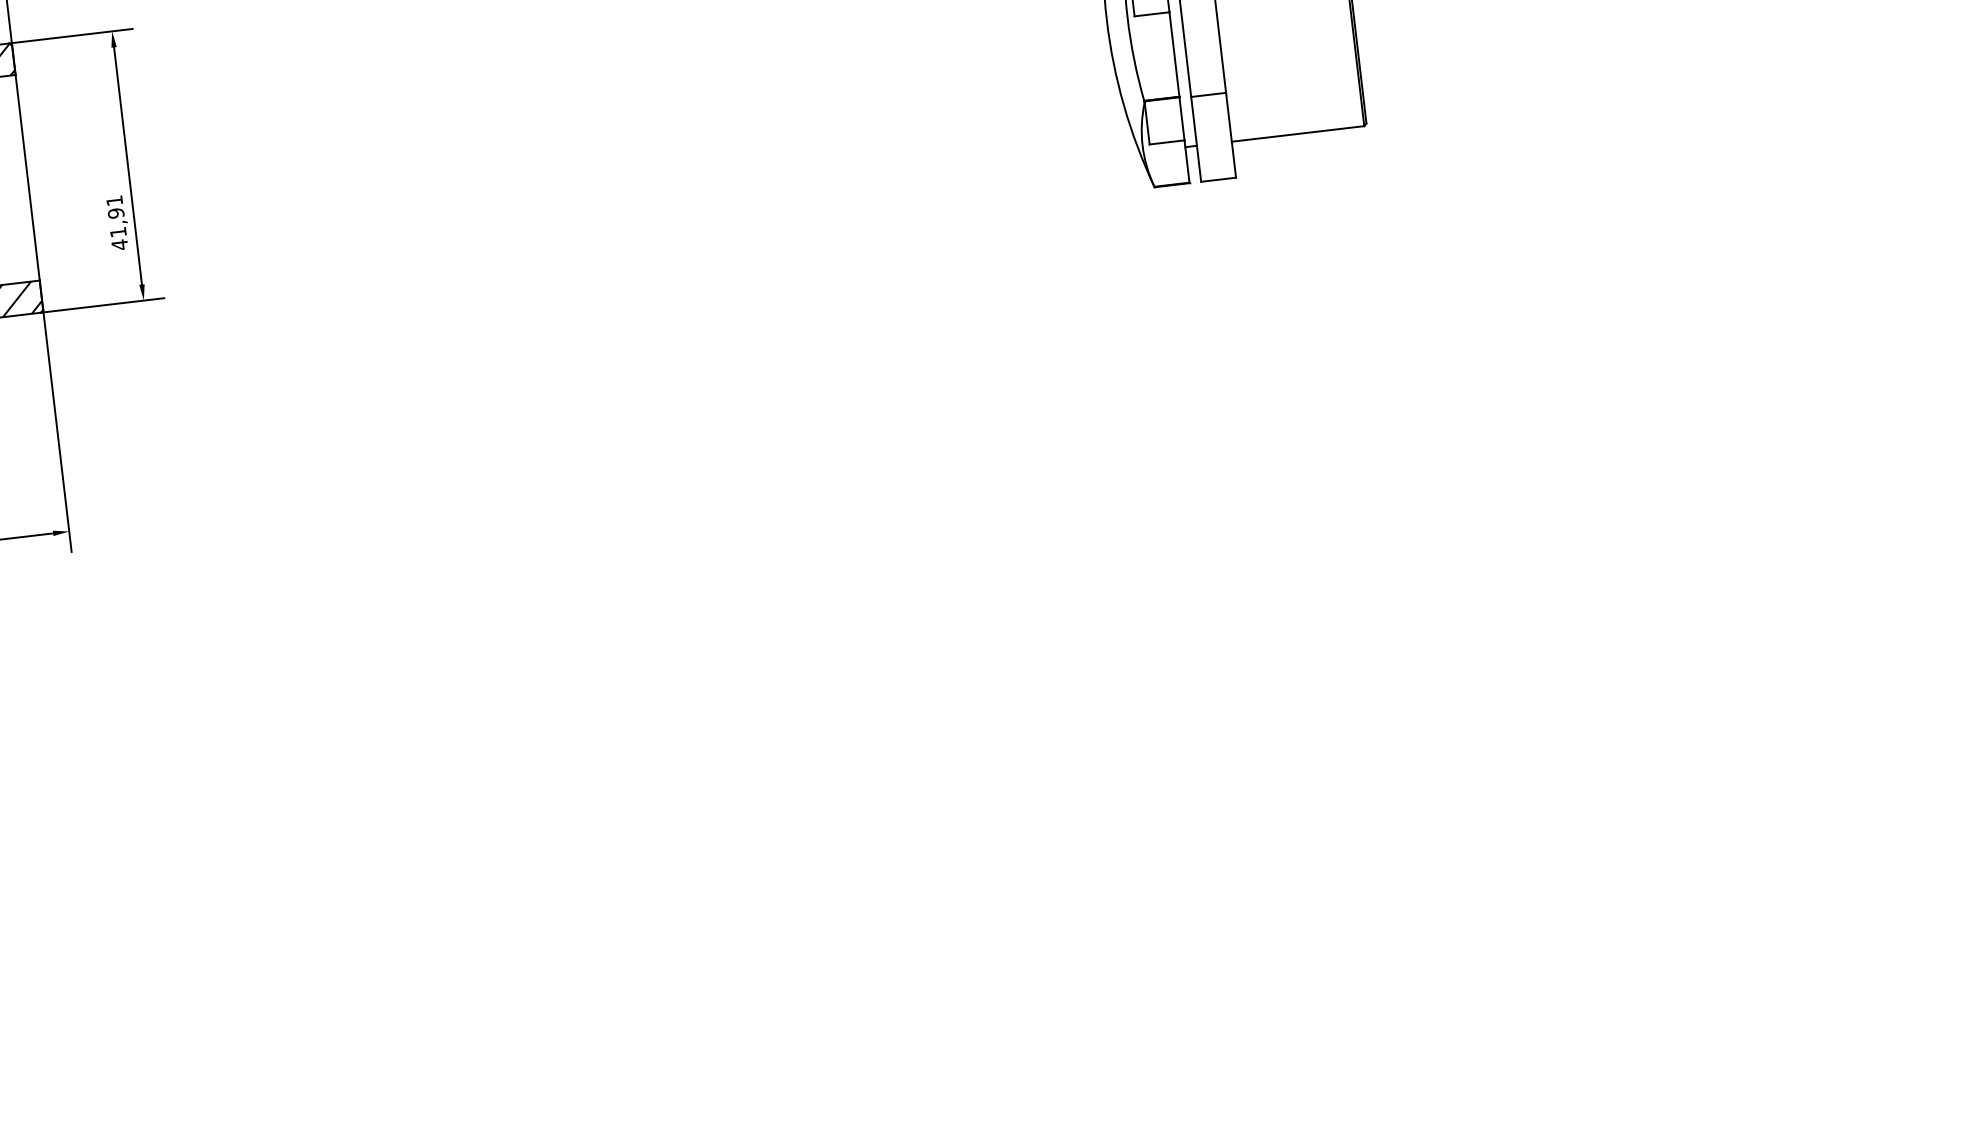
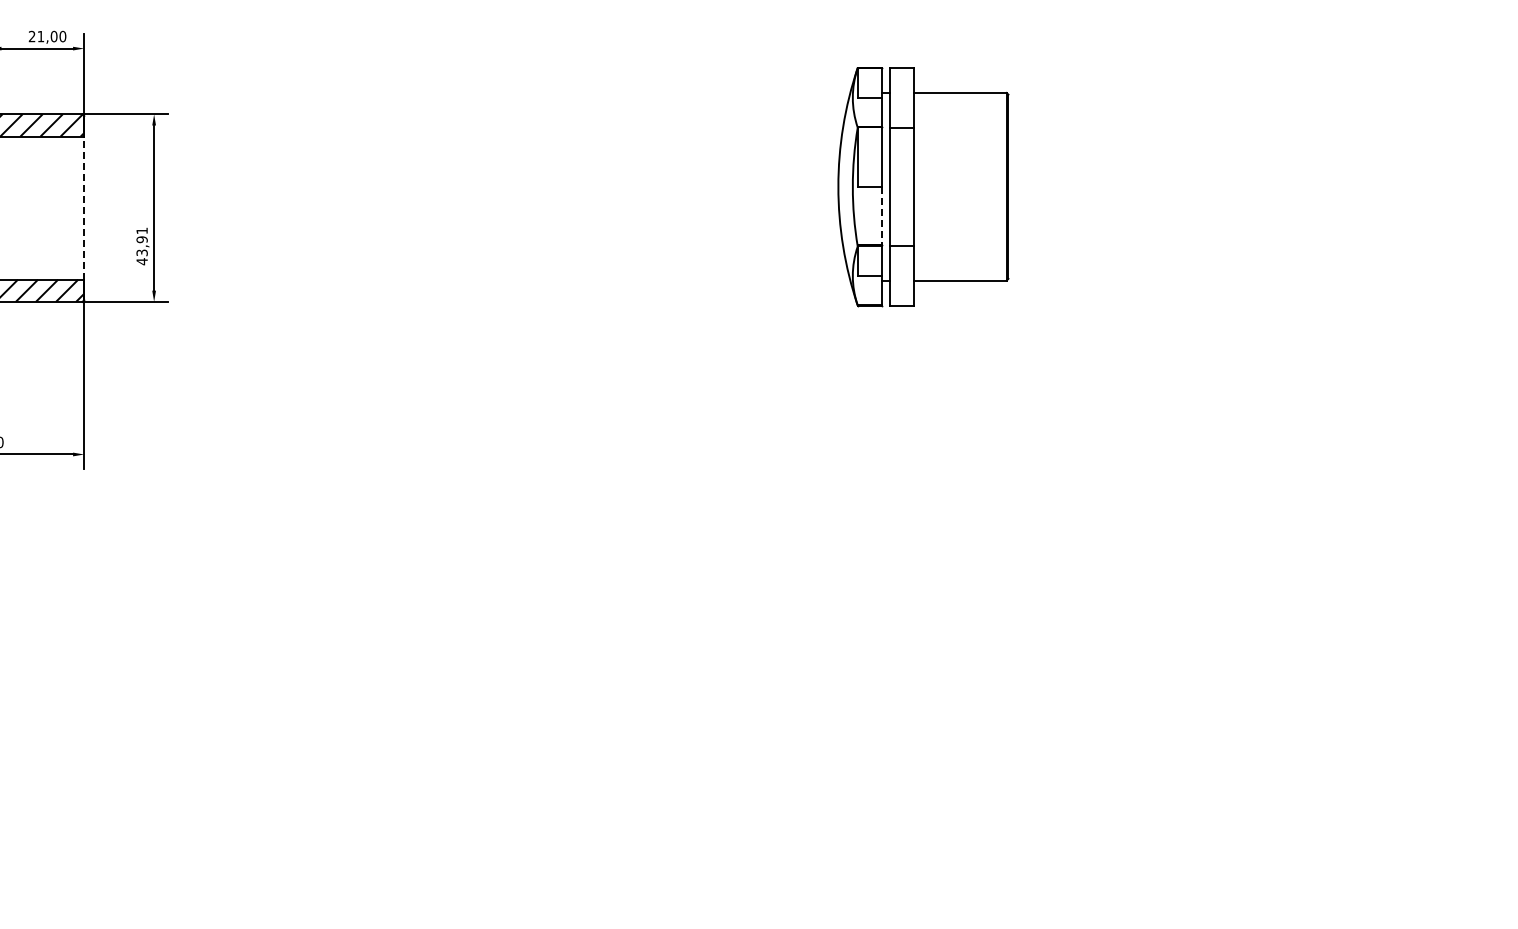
line: (1175, 55) -> (882, 216), solid -> dashed
line: (28, 178) -> (84, 208), solid -> dashed
text: (117, 231) -> (141, 252), 41,91 -> 43,91

